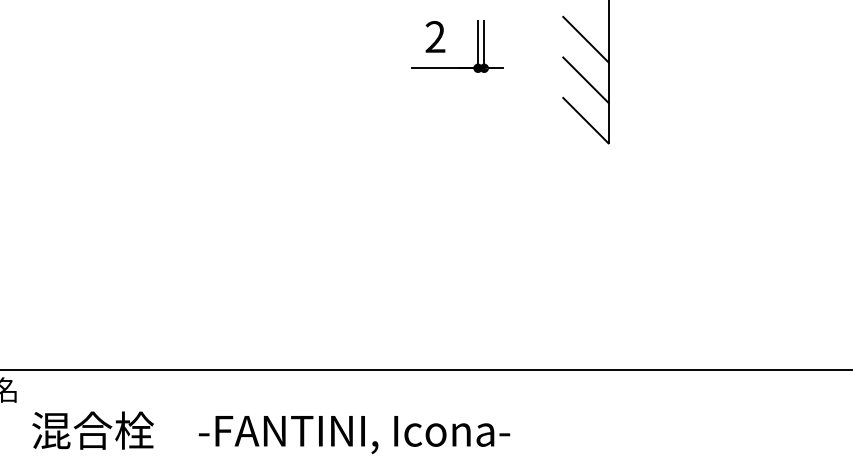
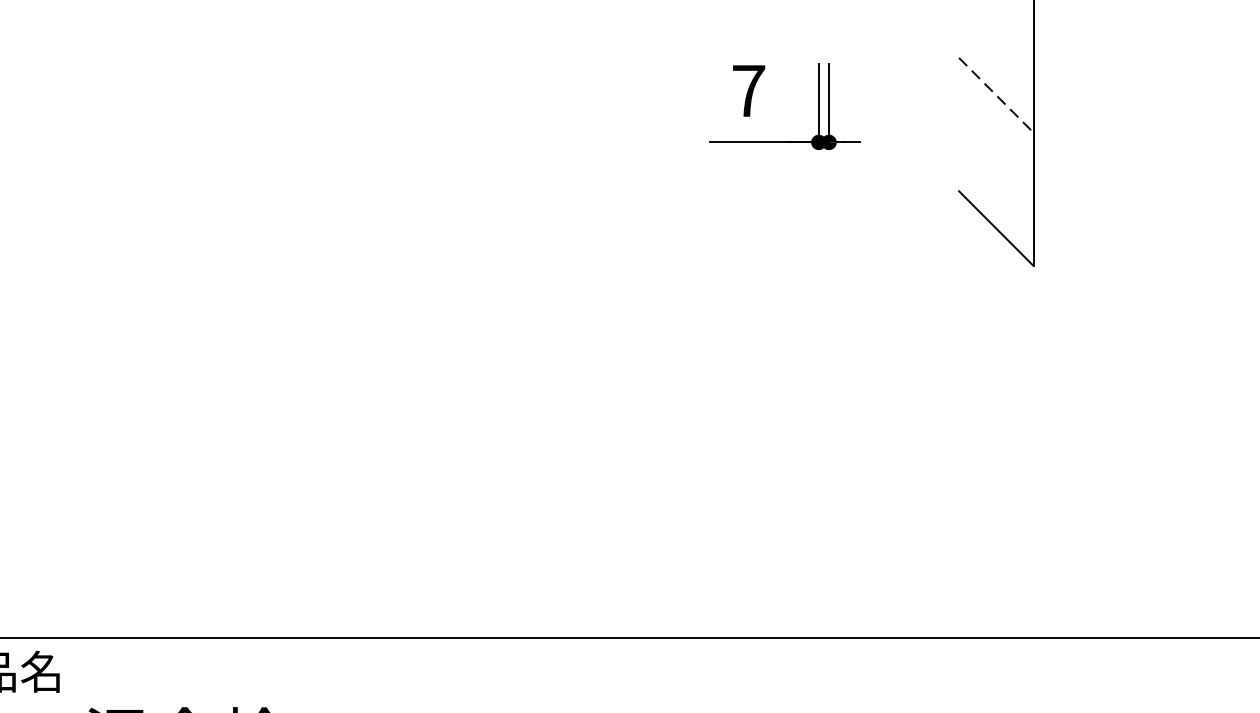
text: (435, 36) -> (748, 90), 2 -> 7
line: (586, 40) -> (997, 96), solid -> dashed
line: (585, 79) -> (995, 160), removed

